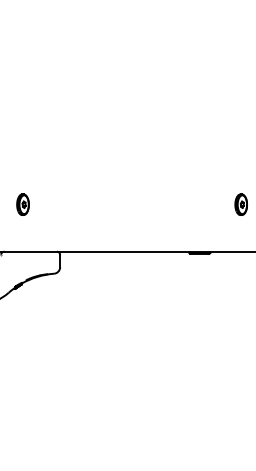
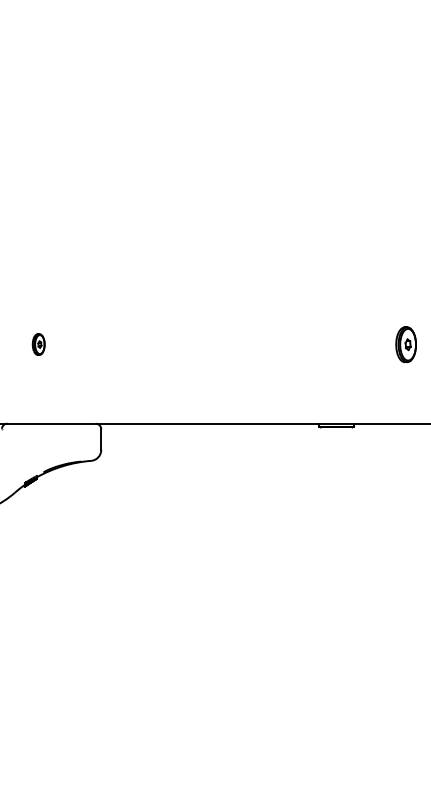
part: (22, 204) -> (37, 344), size x0.6

